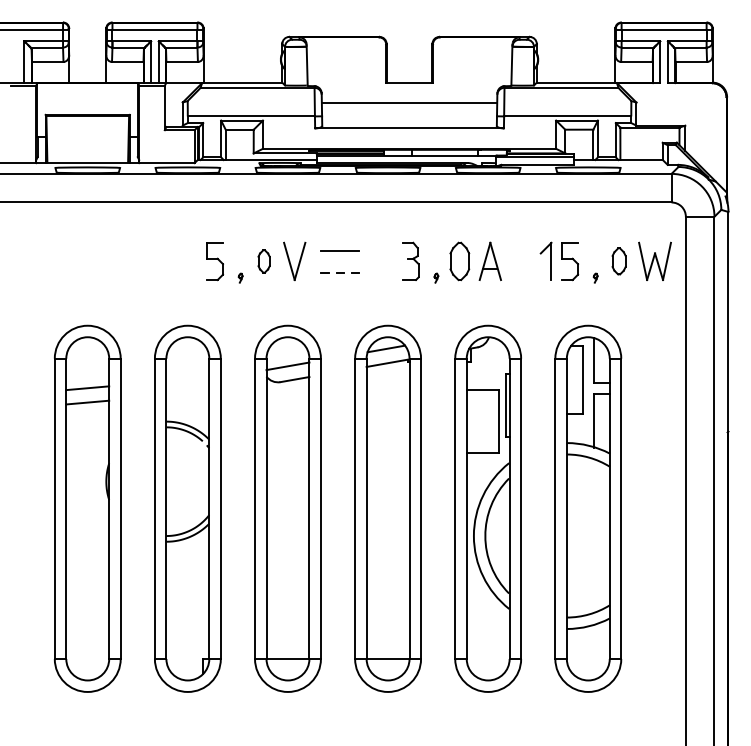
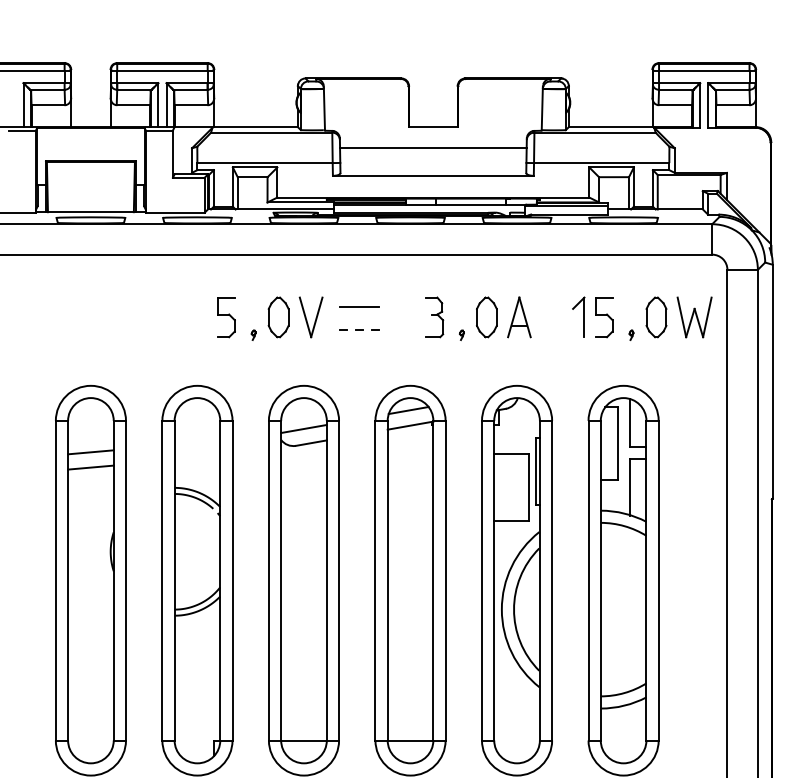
part: (263, 261) -> (277, 317), size x1.67
part: (618, 261) -> (655, 317), size x1.43

